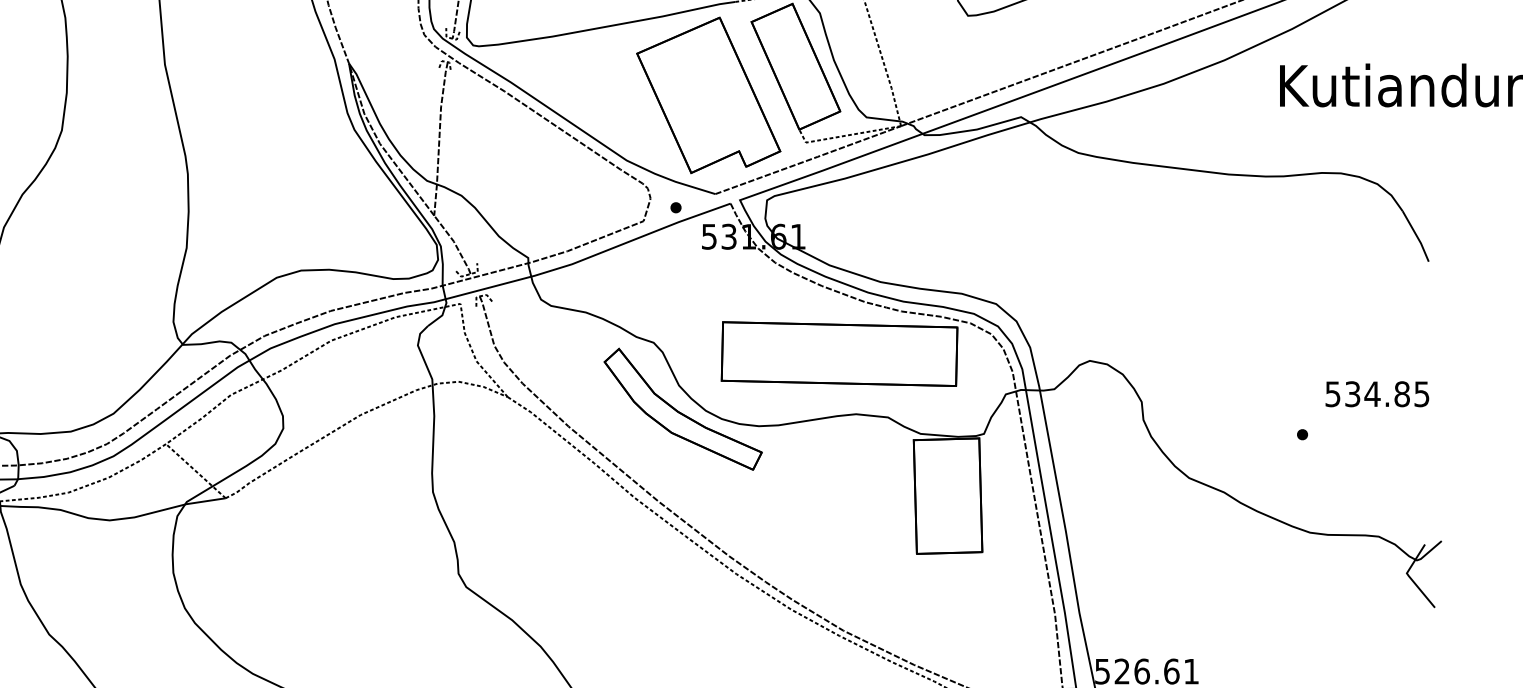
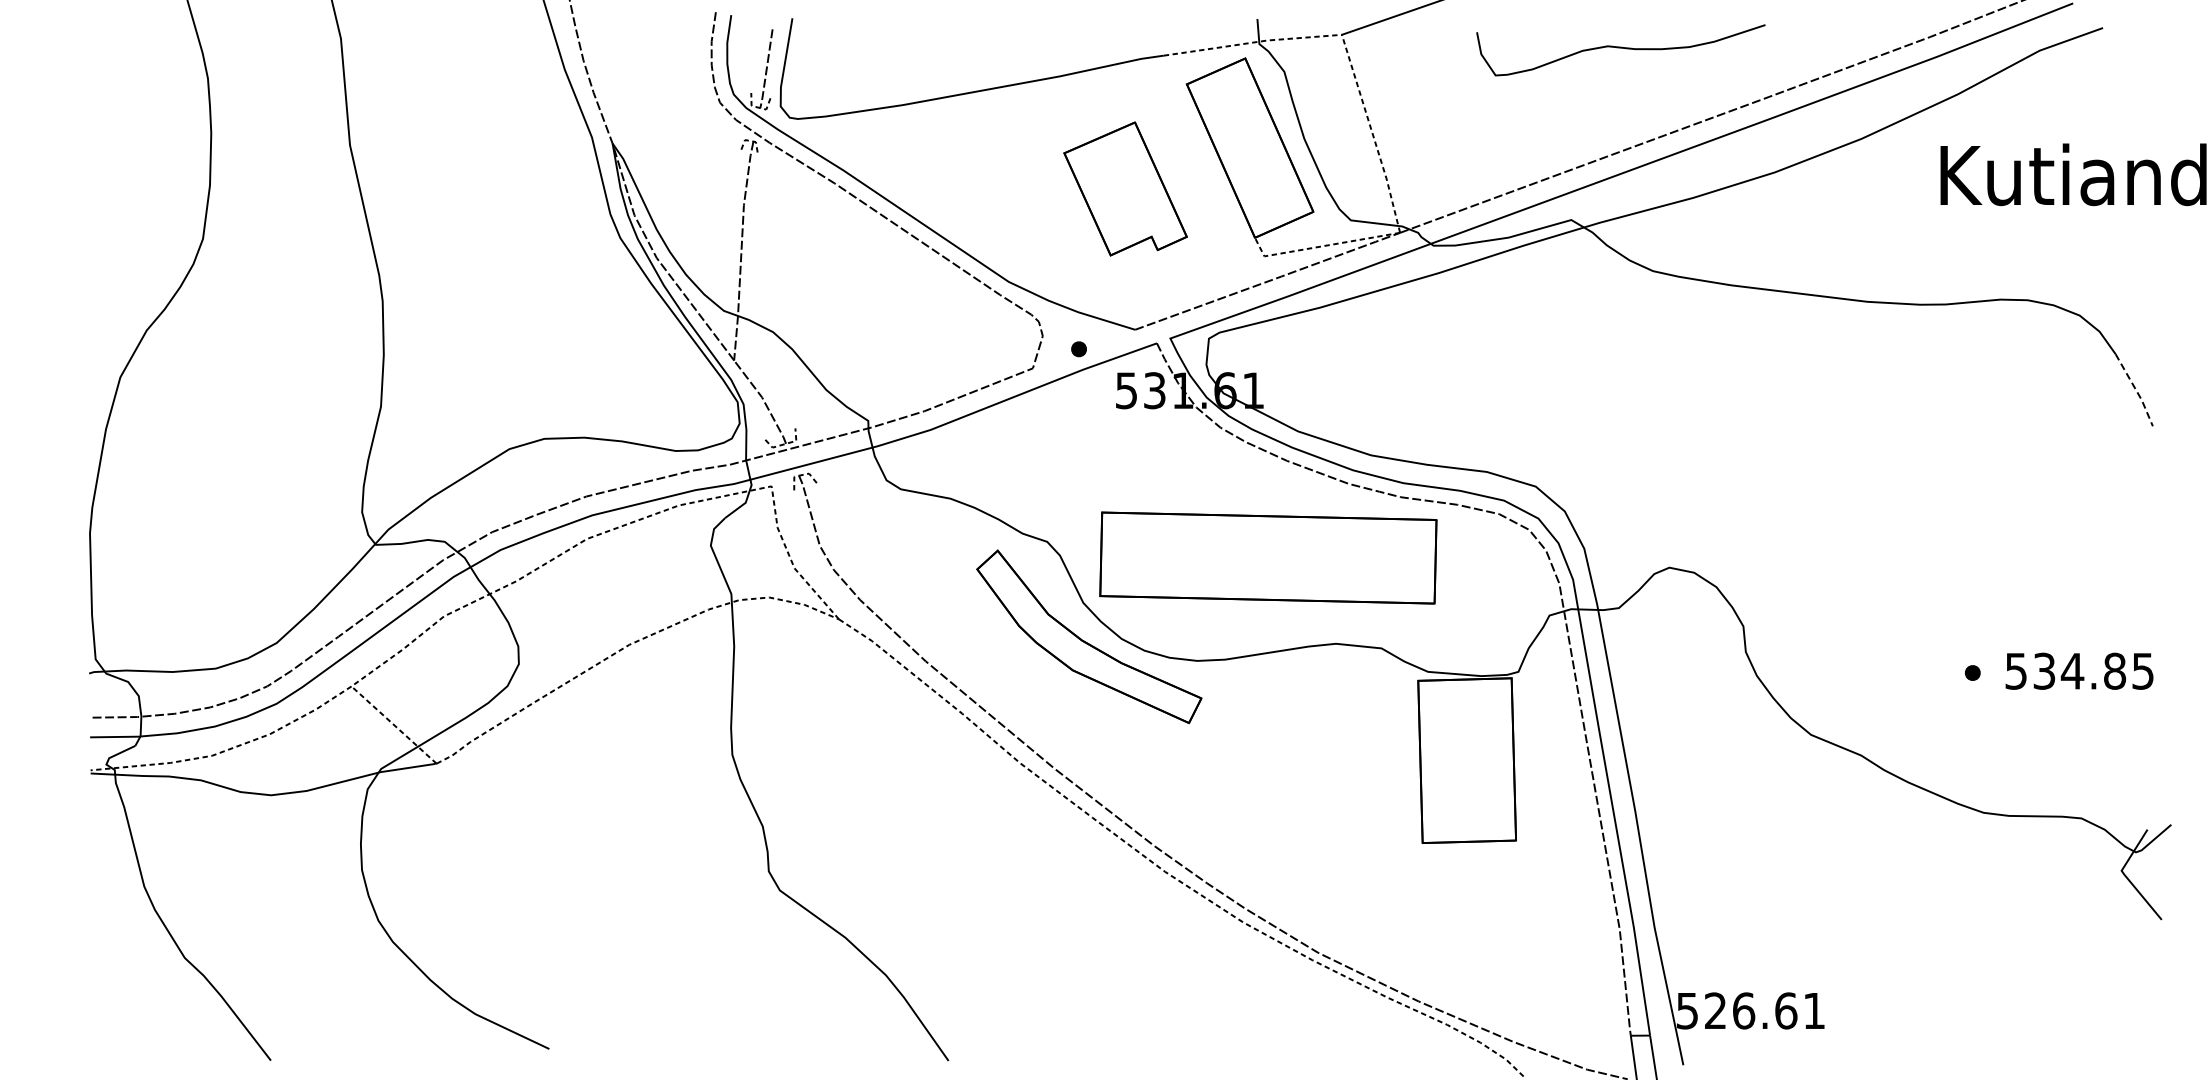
part: (708, 95) -> (1125, 188), size x0.6
line: (1417, 236) -> (2136, 390), solid -> dashed
part: (839, 353) -> (1268, 557), moved
text: (1377, 393) -> (2079, 670), moved

